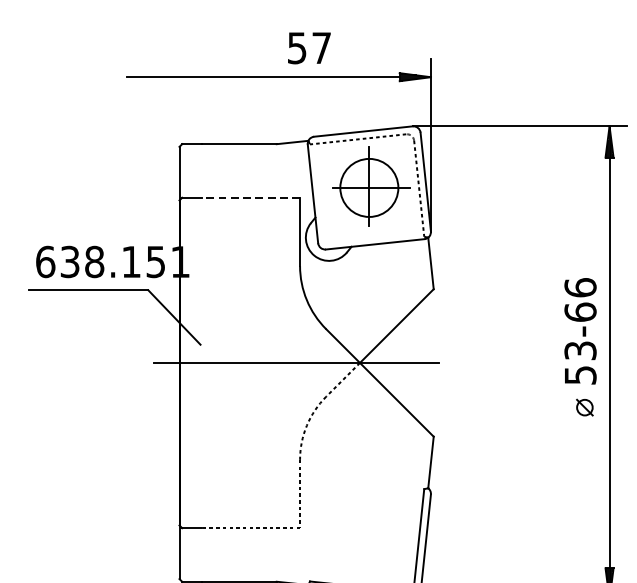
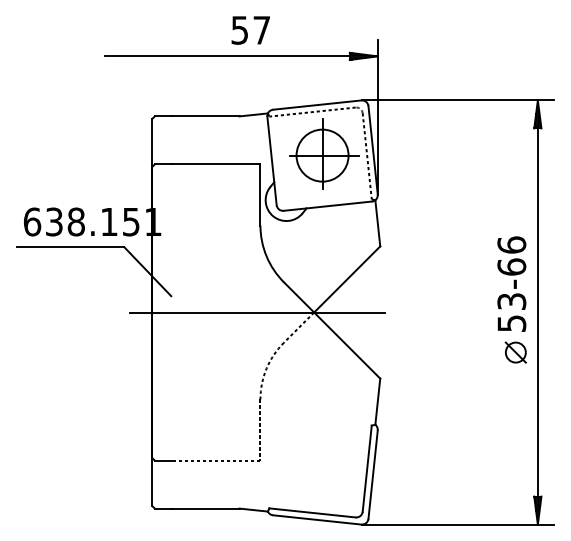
text: (309, 48) -> (250, 30), moved
line: (249, 197) -> (215, 164), dashed -> solid
part: (584, 407) -> (515, 352), size x1.43

